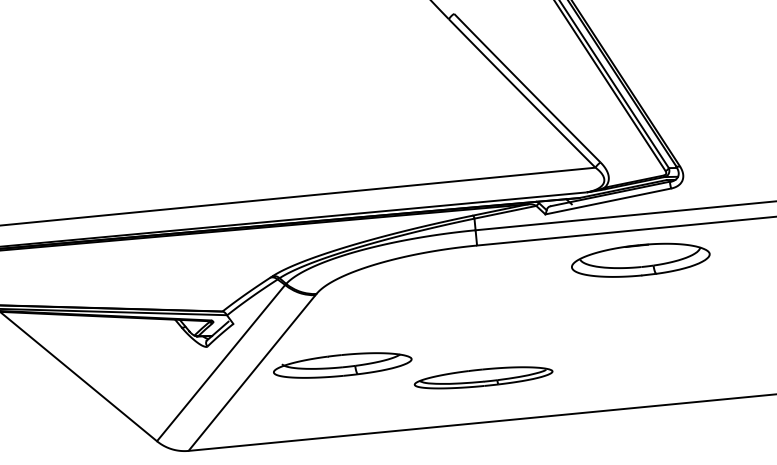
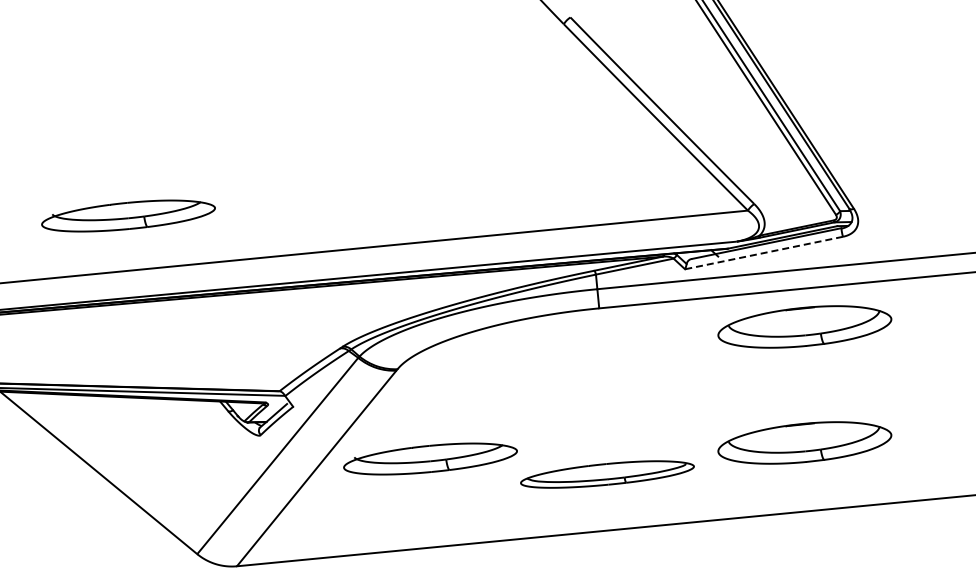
part: (102, 171) -> (128, 215), added
line: (608, 201) -> (764, 253), solid -> dashed
part: (640, 352) -> (804, 442), added

